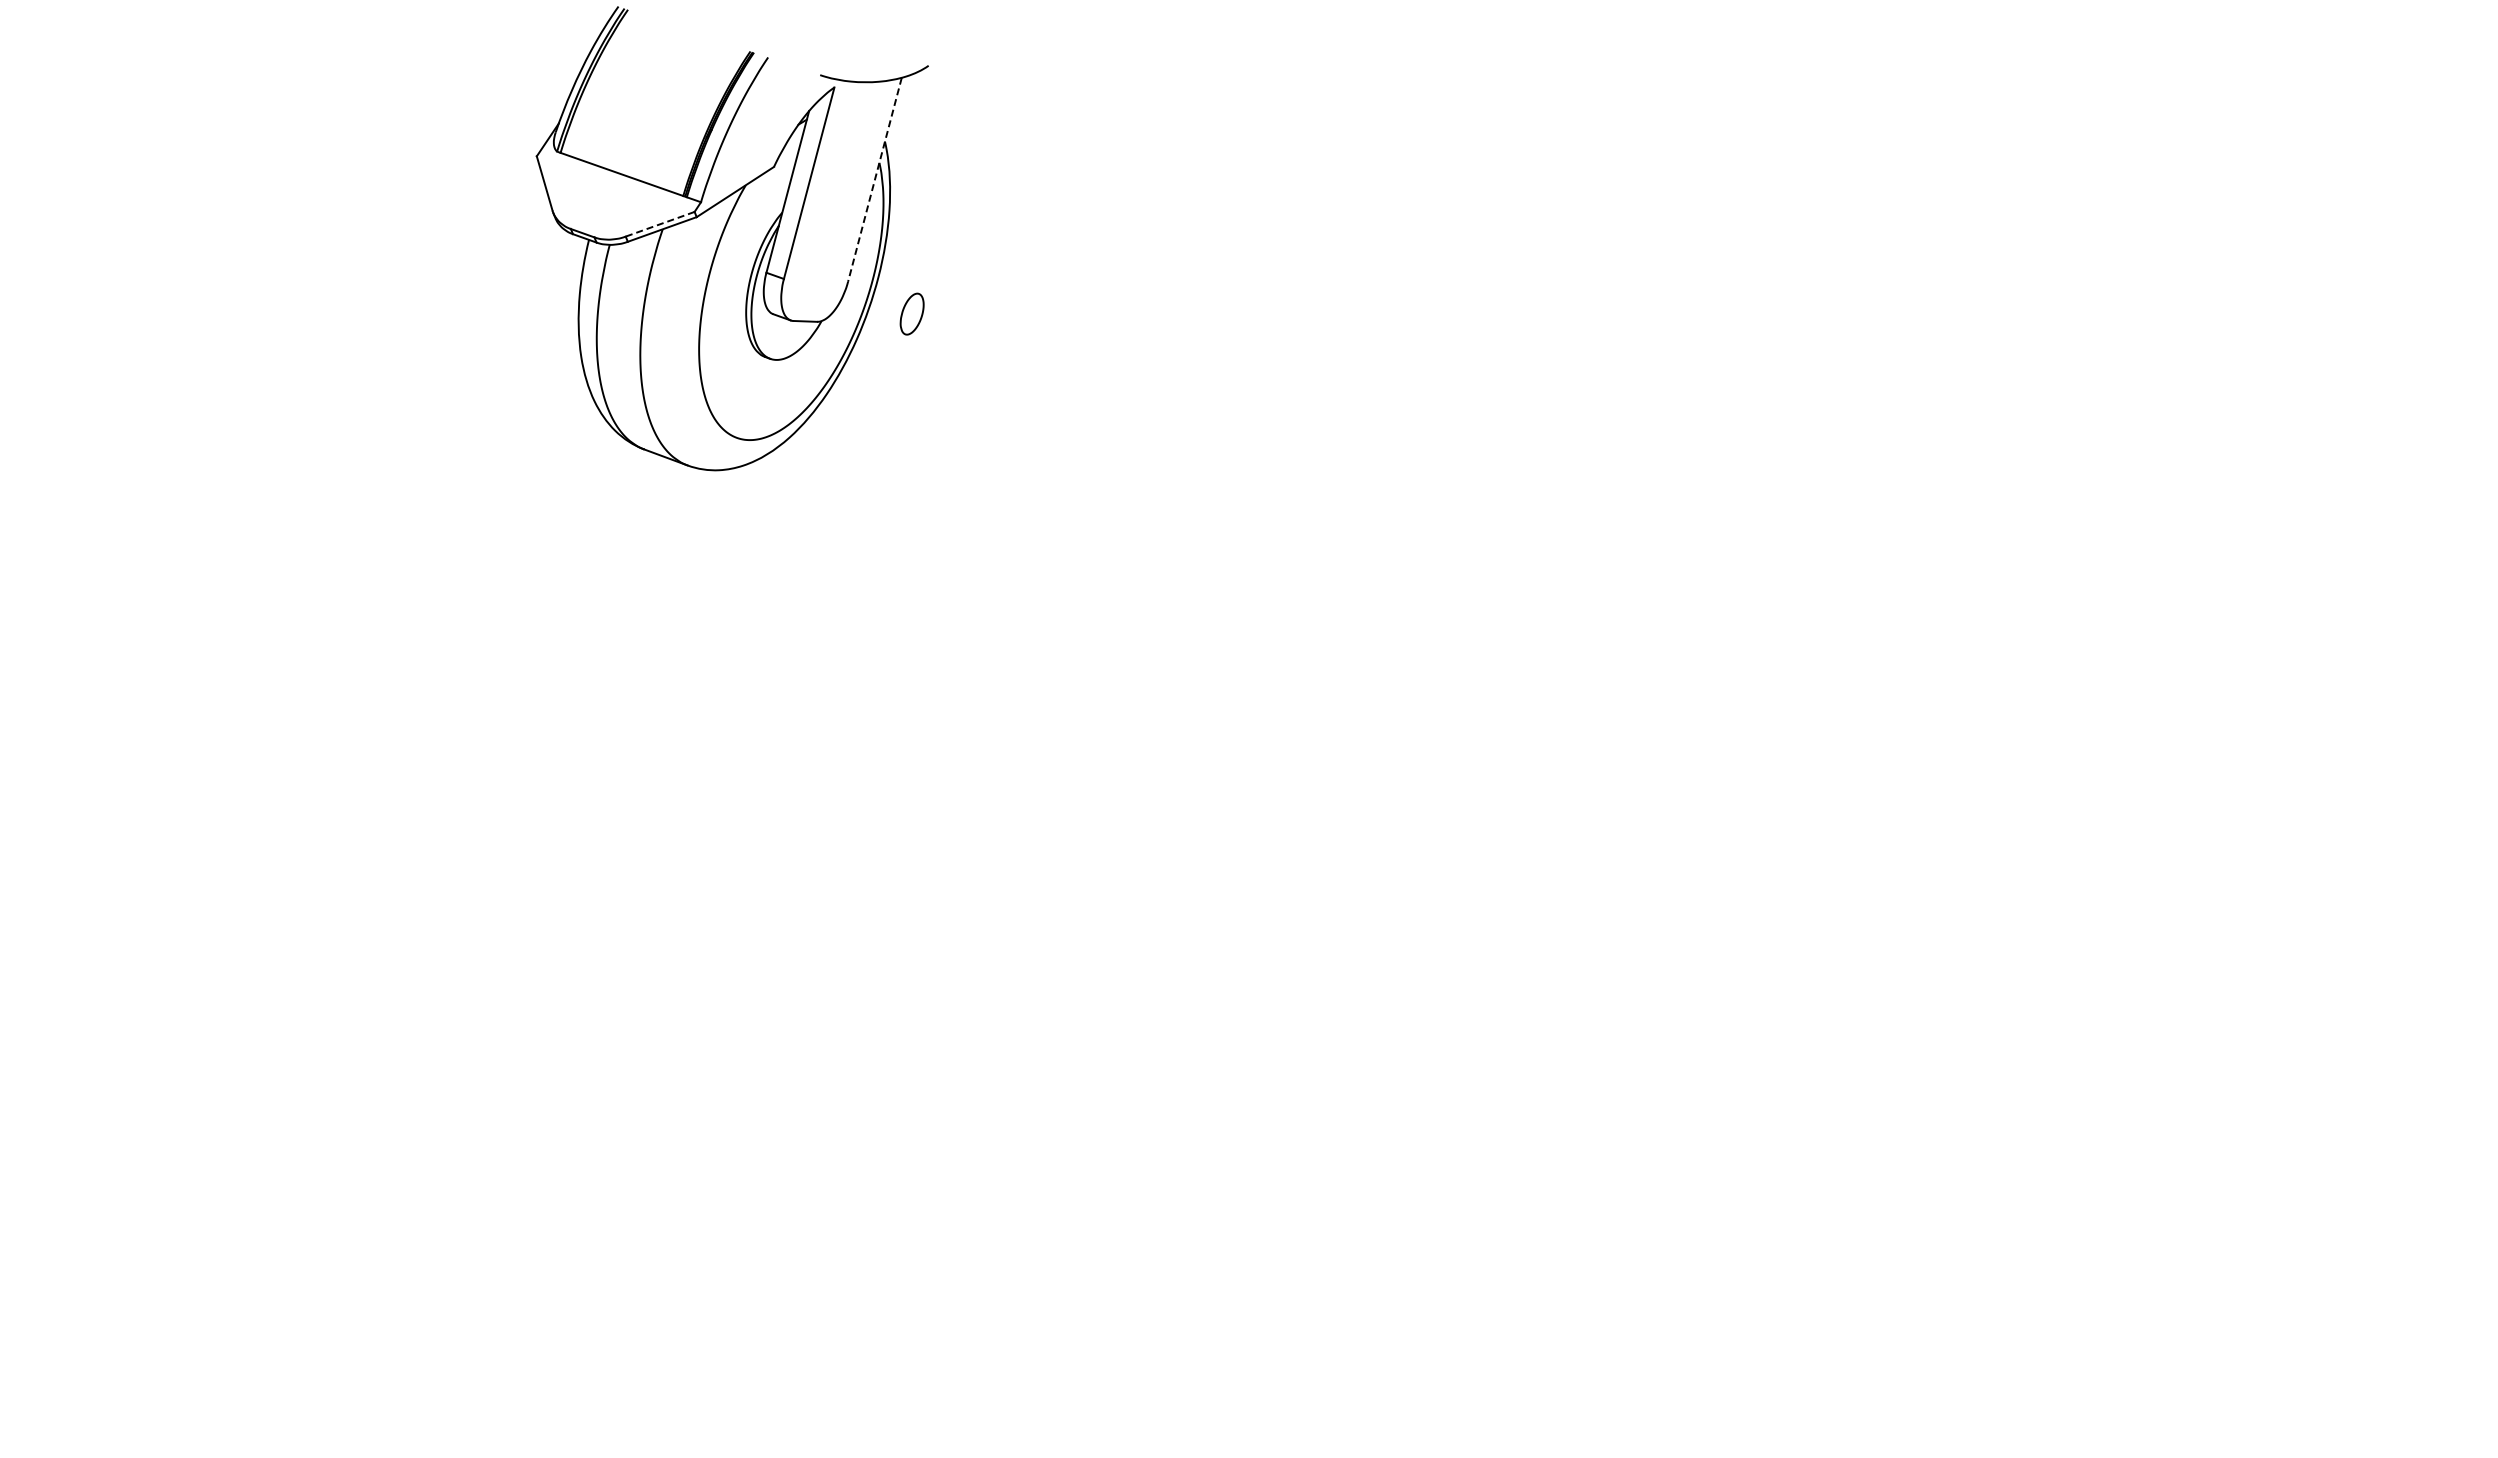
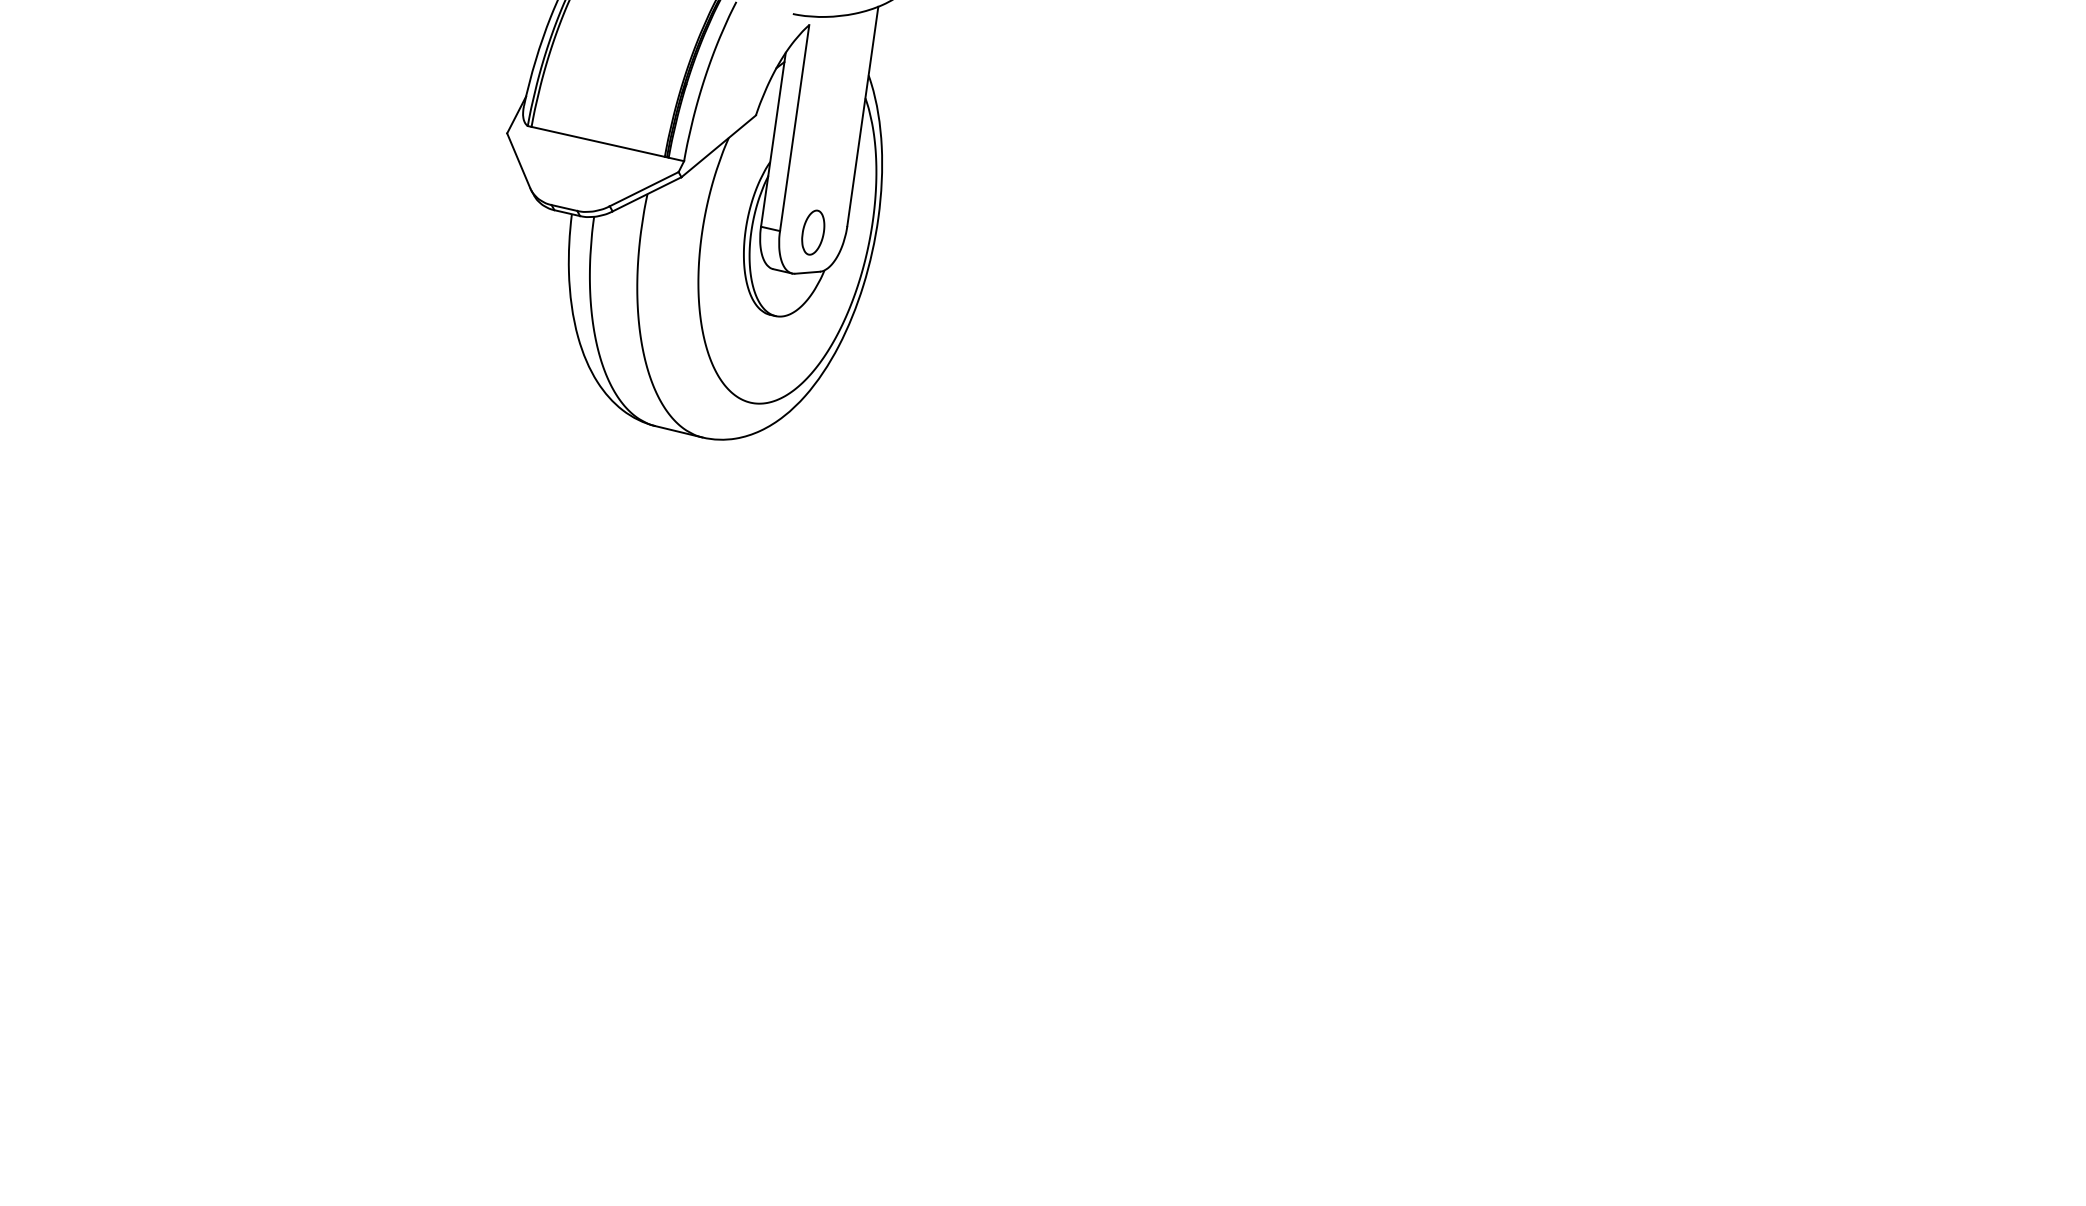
line: (874, 180) -> (862, 117), dashed -> solid
line: (660, 224) -> (644, 189), dashed -> solid
part: (911, 313) -> (812, 232), moved

